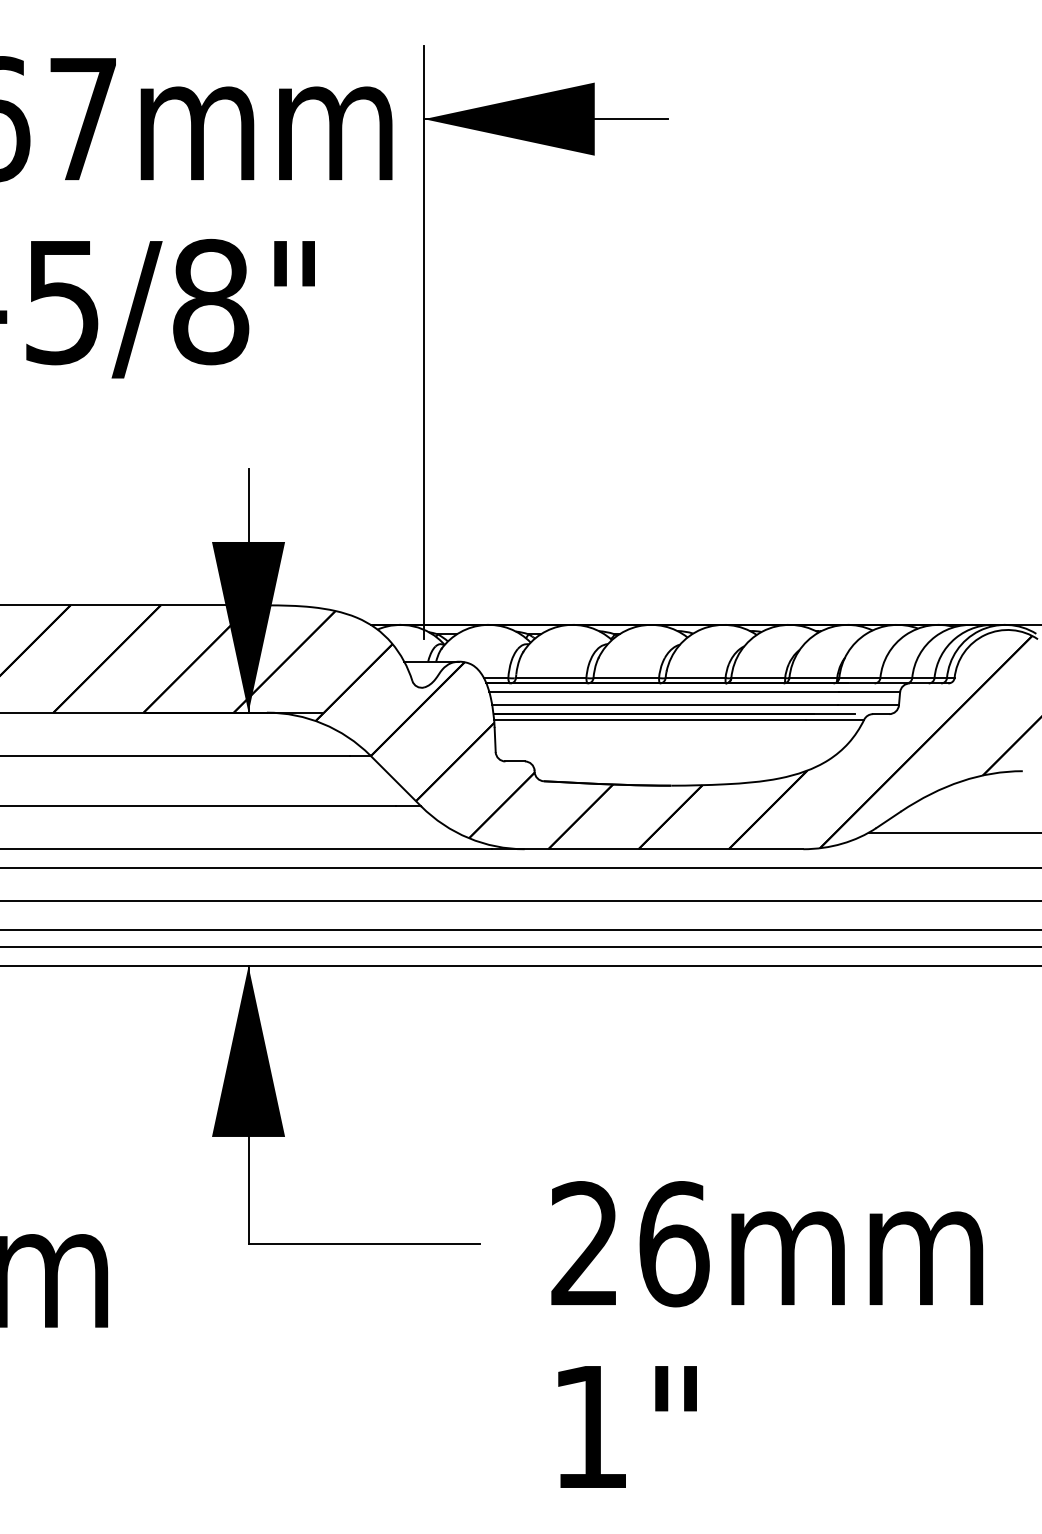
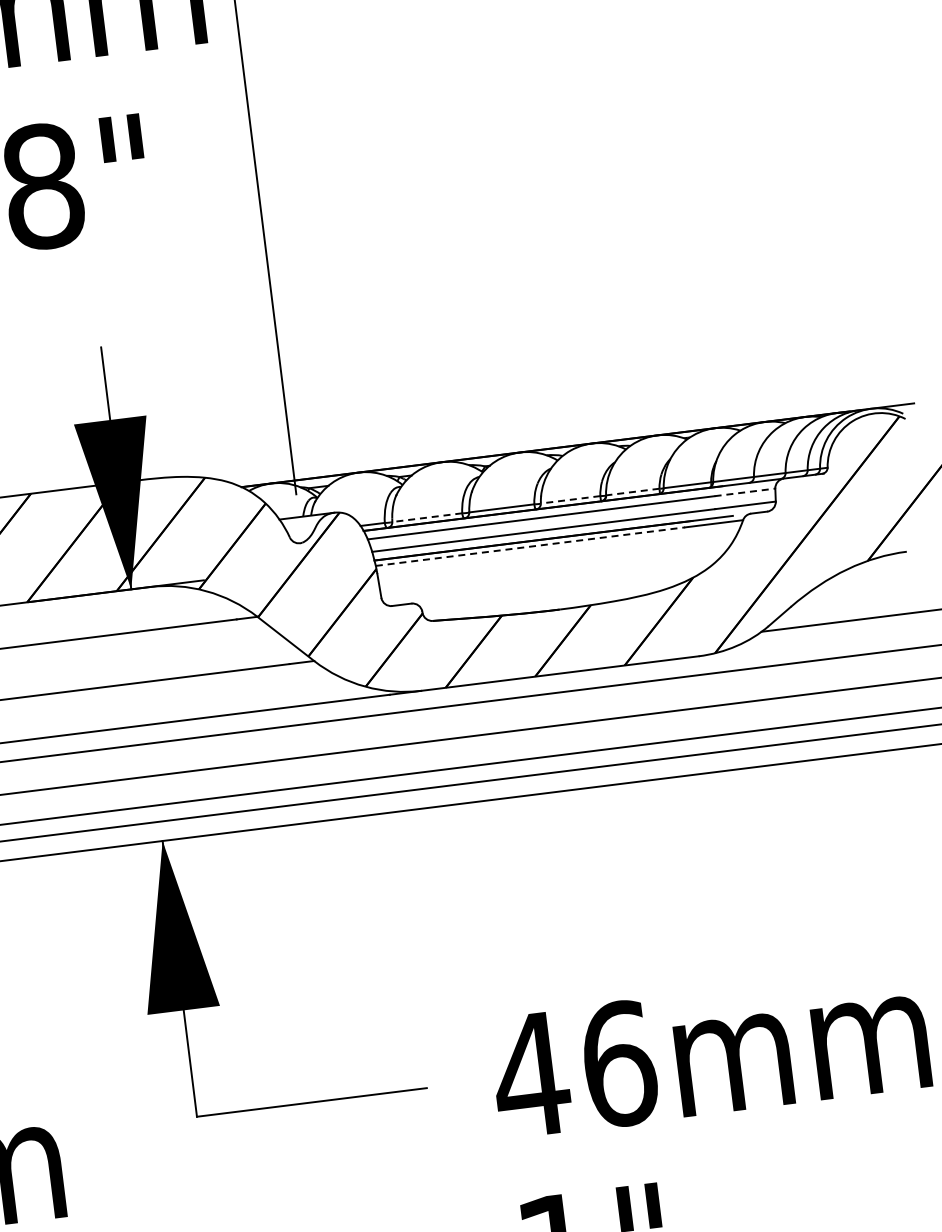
line: (550, 678) -> (426, 518), solid -> dashed
line: (695, 678) -> (570, 500), solid -> dashed
line: (758, 678) -> (633, 492), solid -> dashed
line: (869, 692) -> (744, 492), solid -> dashed
line: (649, 719) -> (530, 546), solid -> dashed
text: (584, 1243) -> (530, 1074), 26 -> 46

